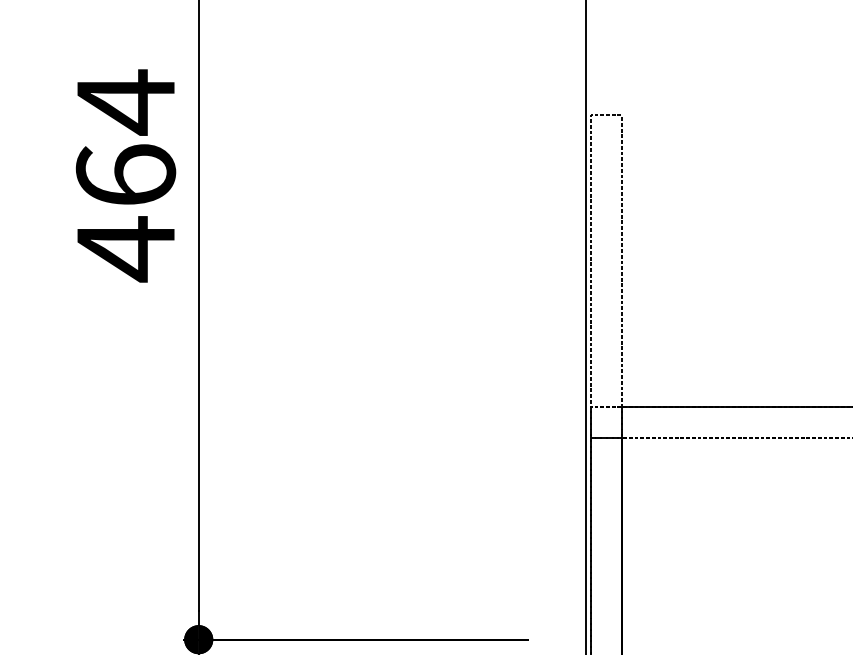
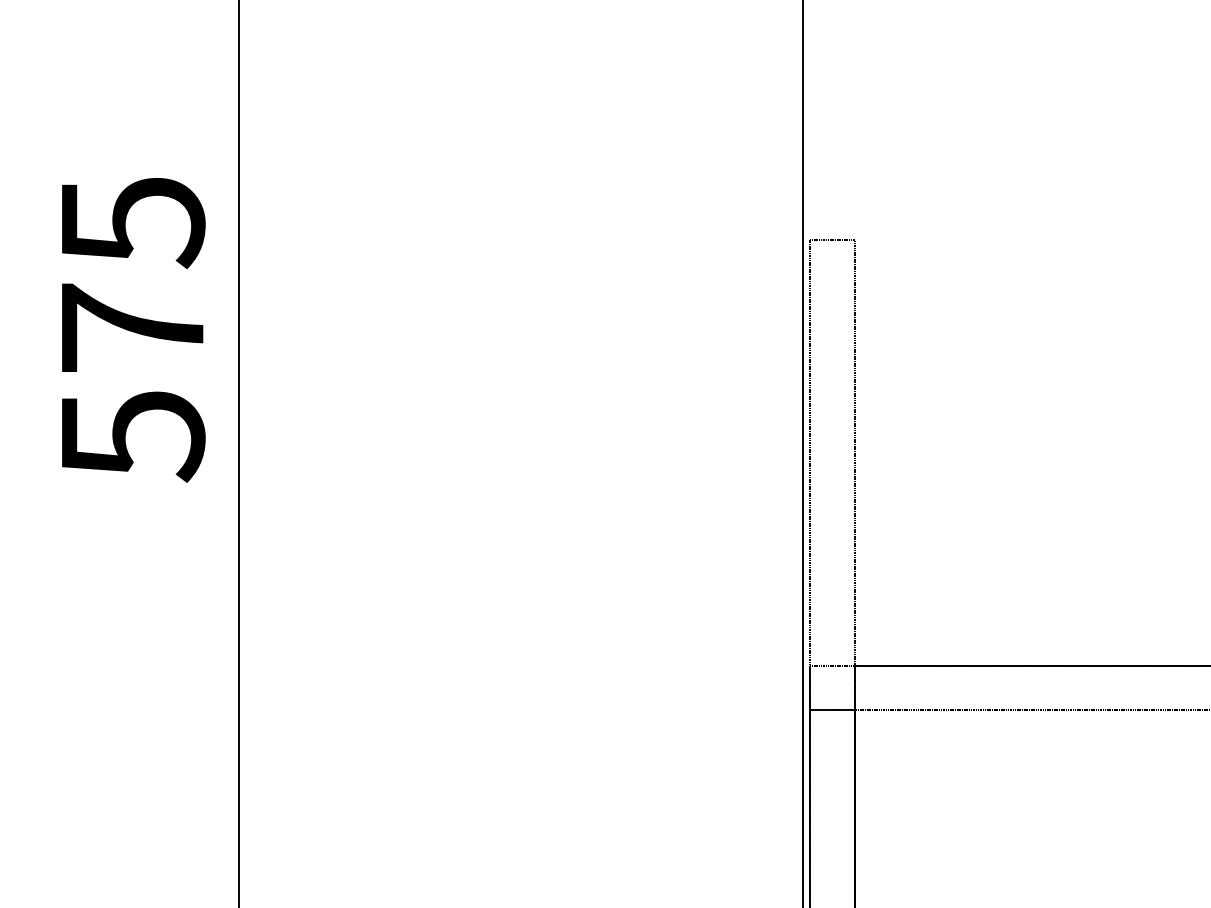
text: (125, 175) -> (131, 328), 464 -> 575

